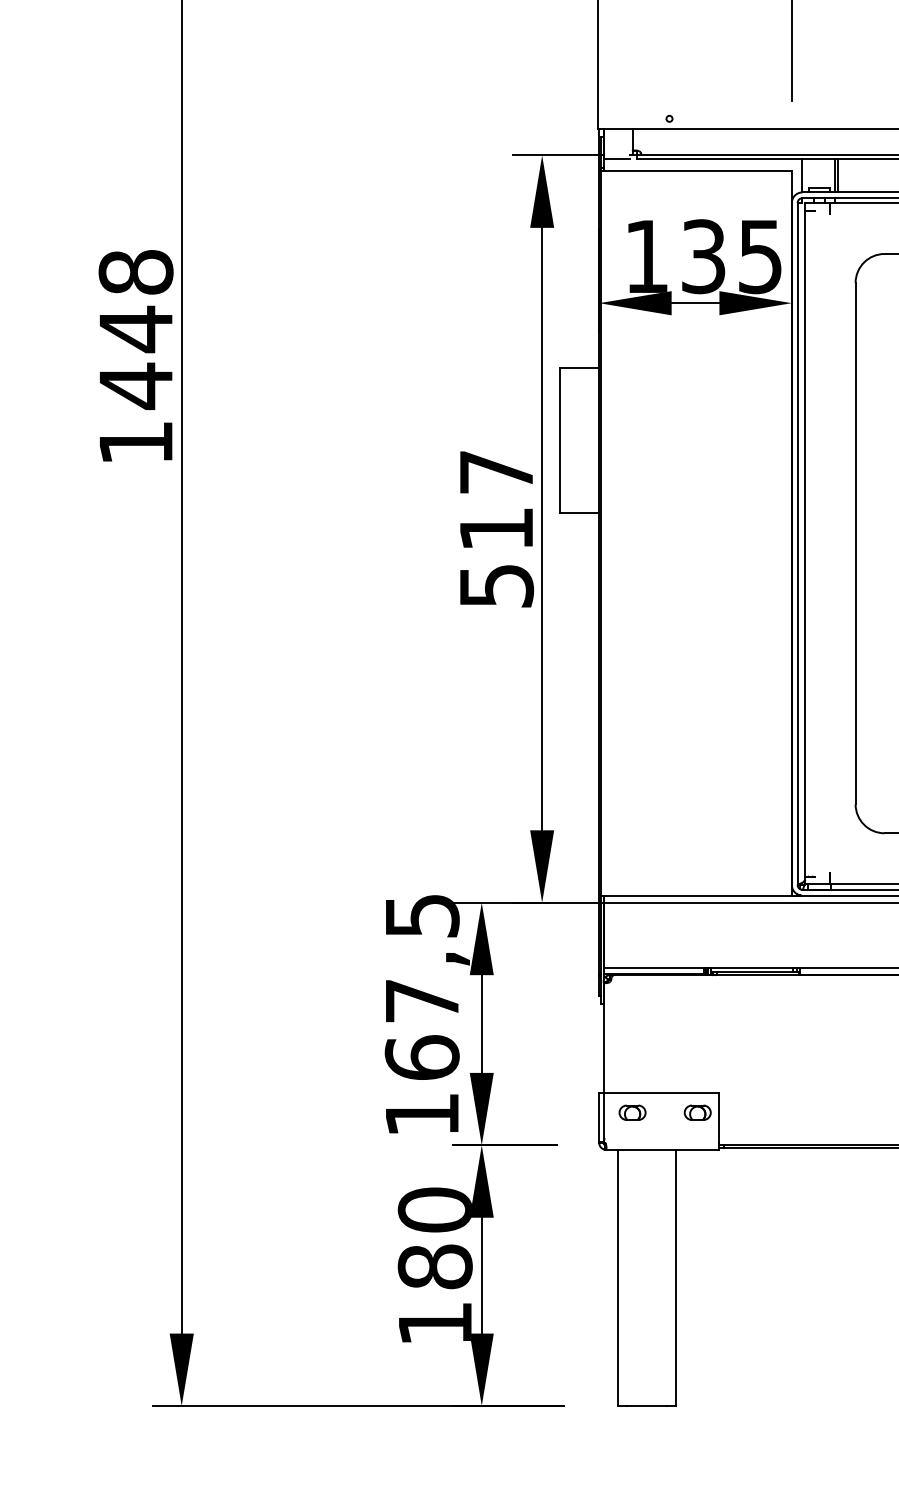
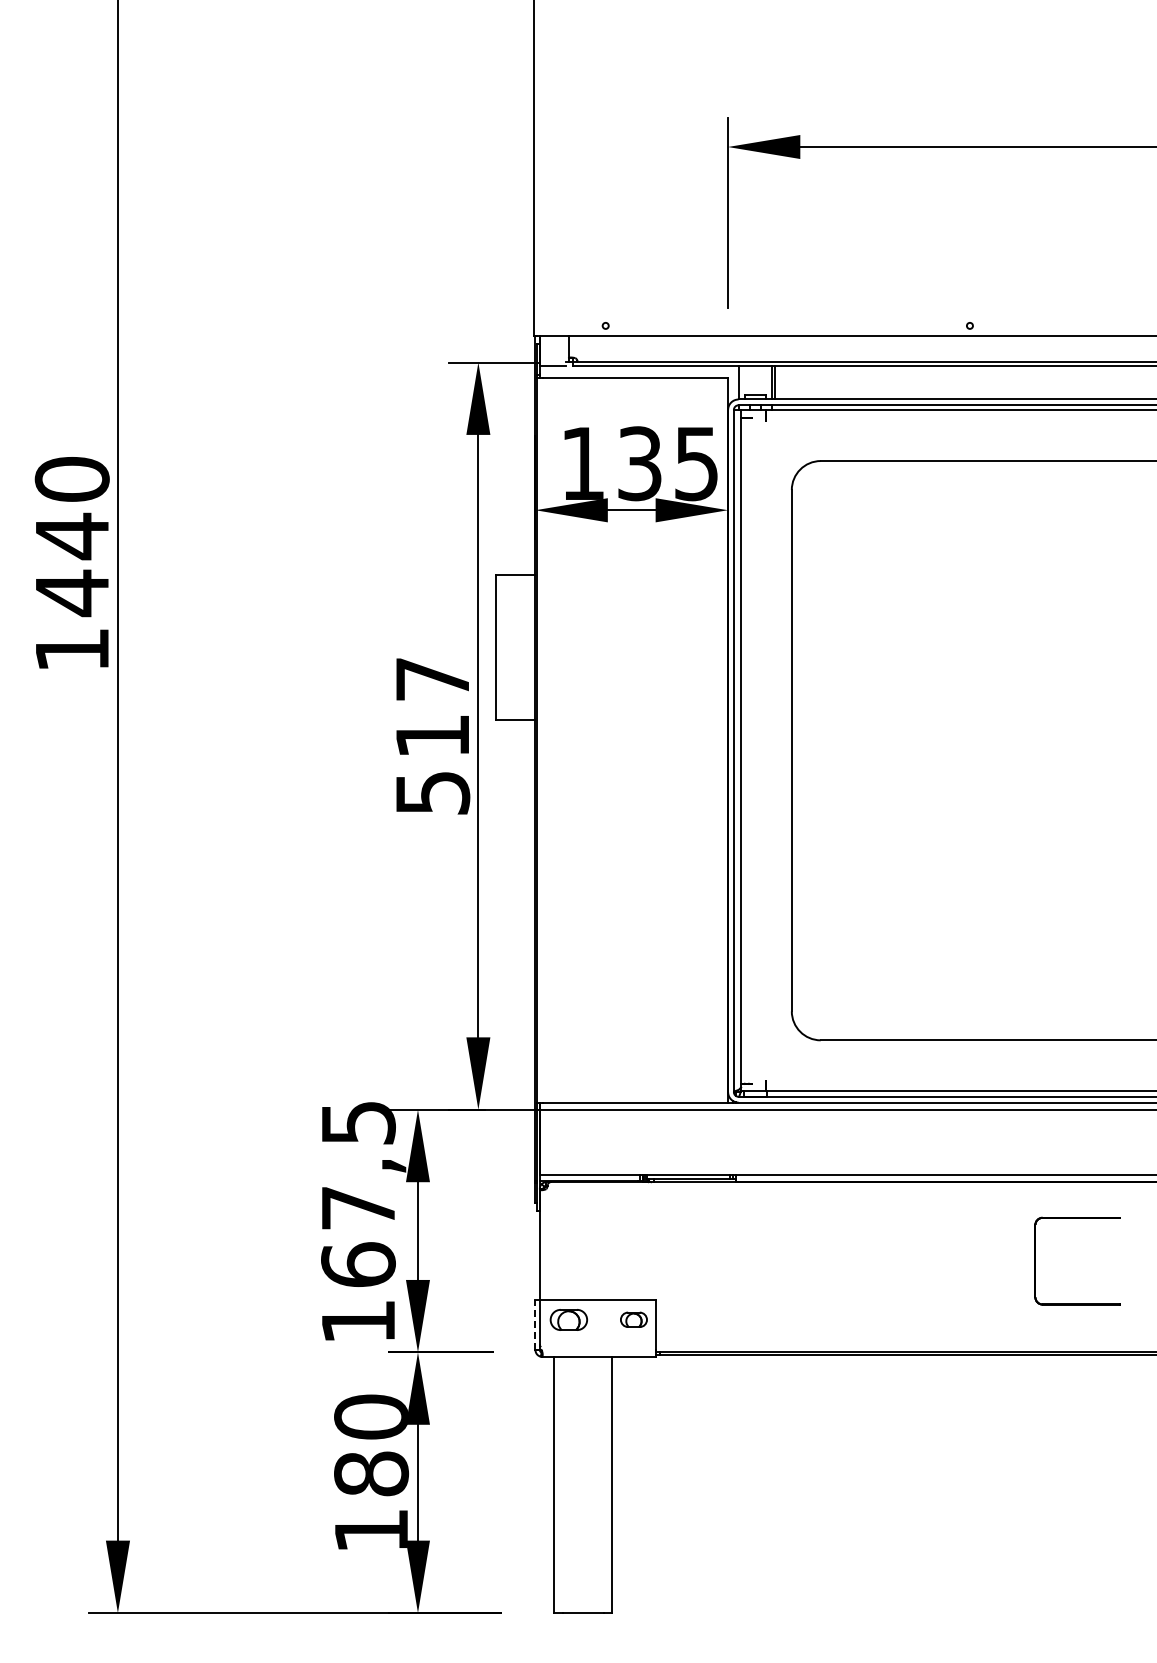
text: (136, 272) -> (72, 479), 1448 -> 1440
part: (632, 1112) -> (568, 1319), size x1.4
line: (599, 1117) -> (535, 1324), solid -> dashed

